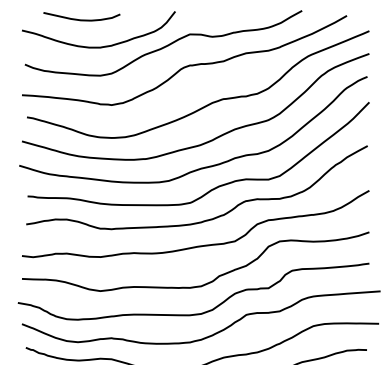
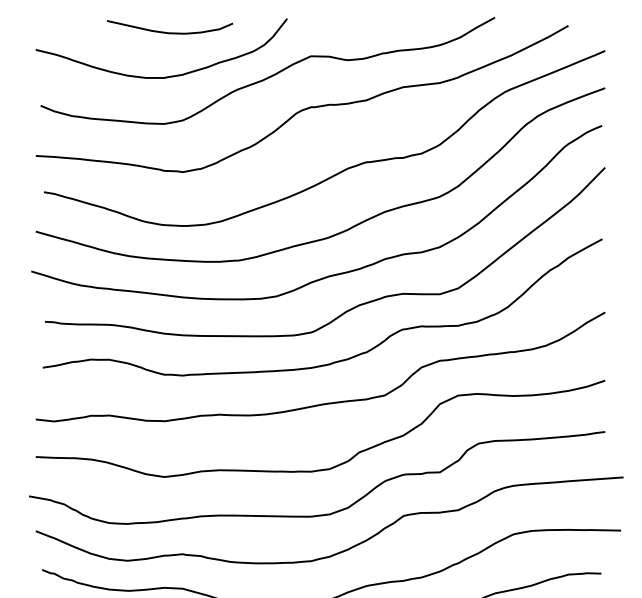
curve: (81, 19) -> (169, 31), moved

